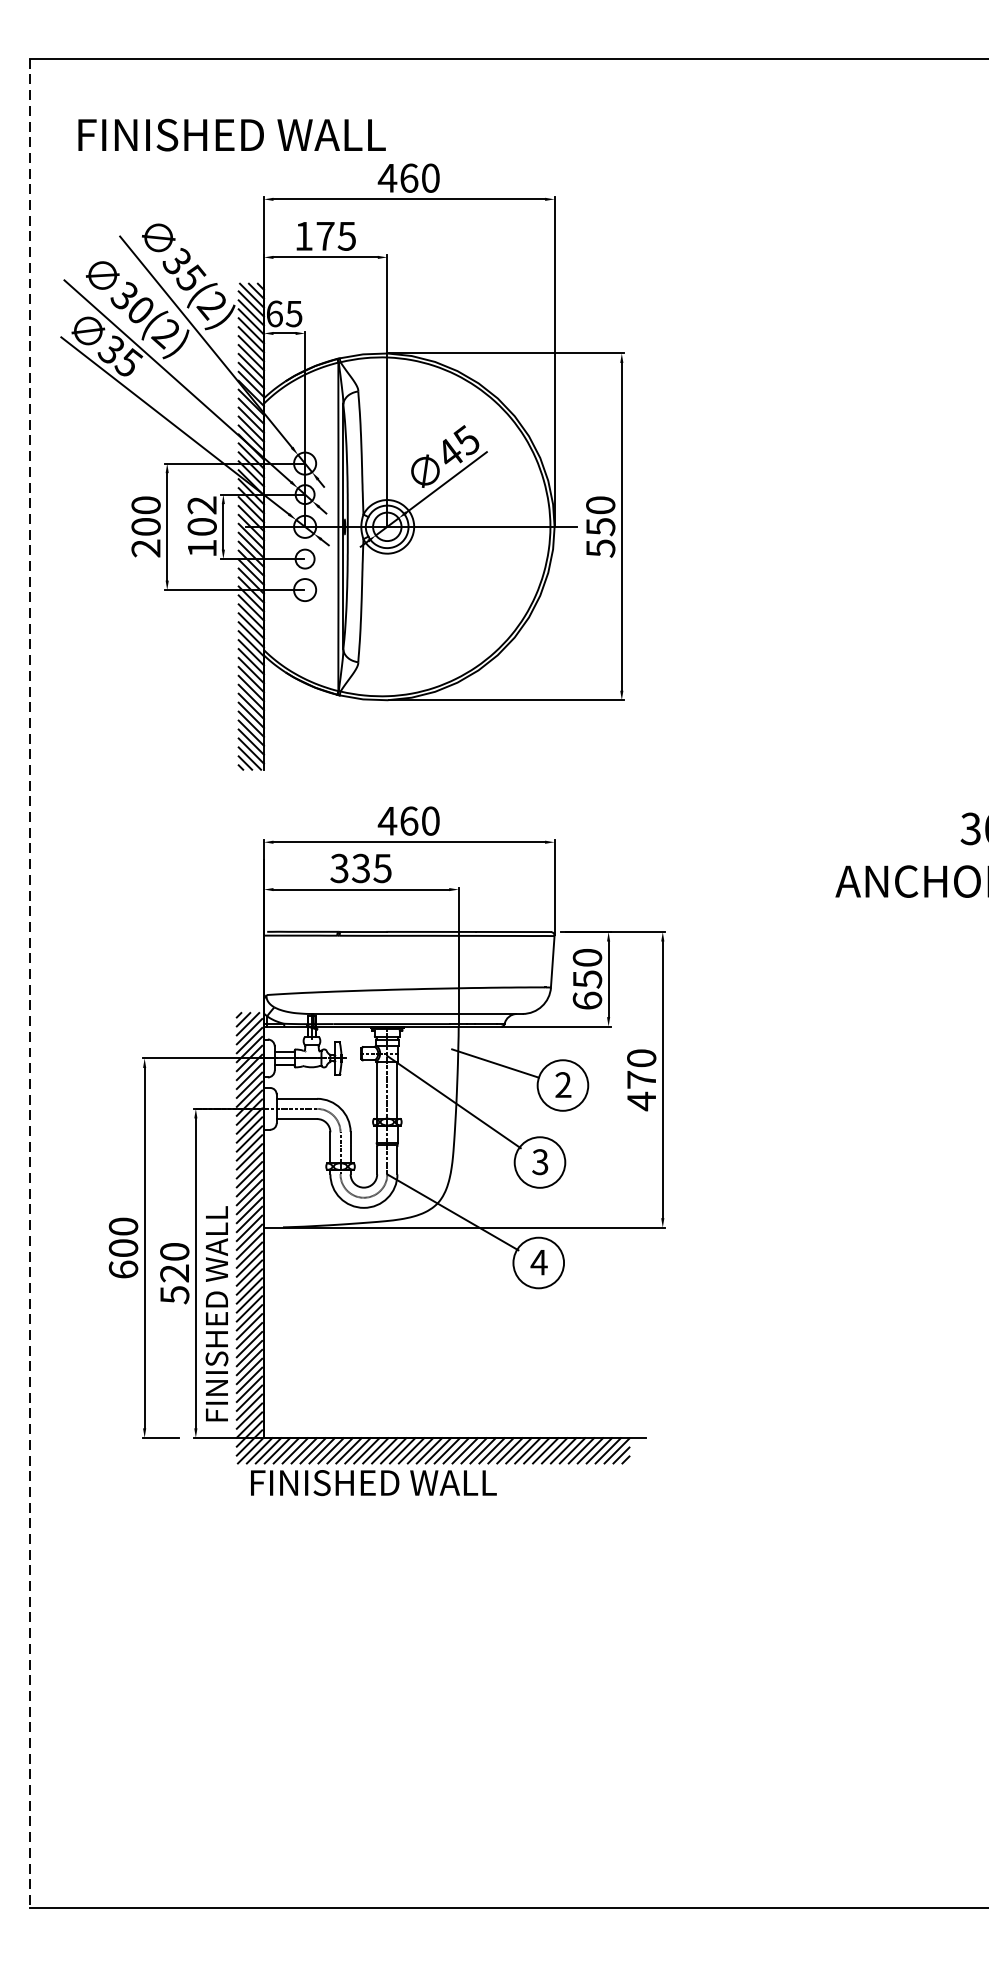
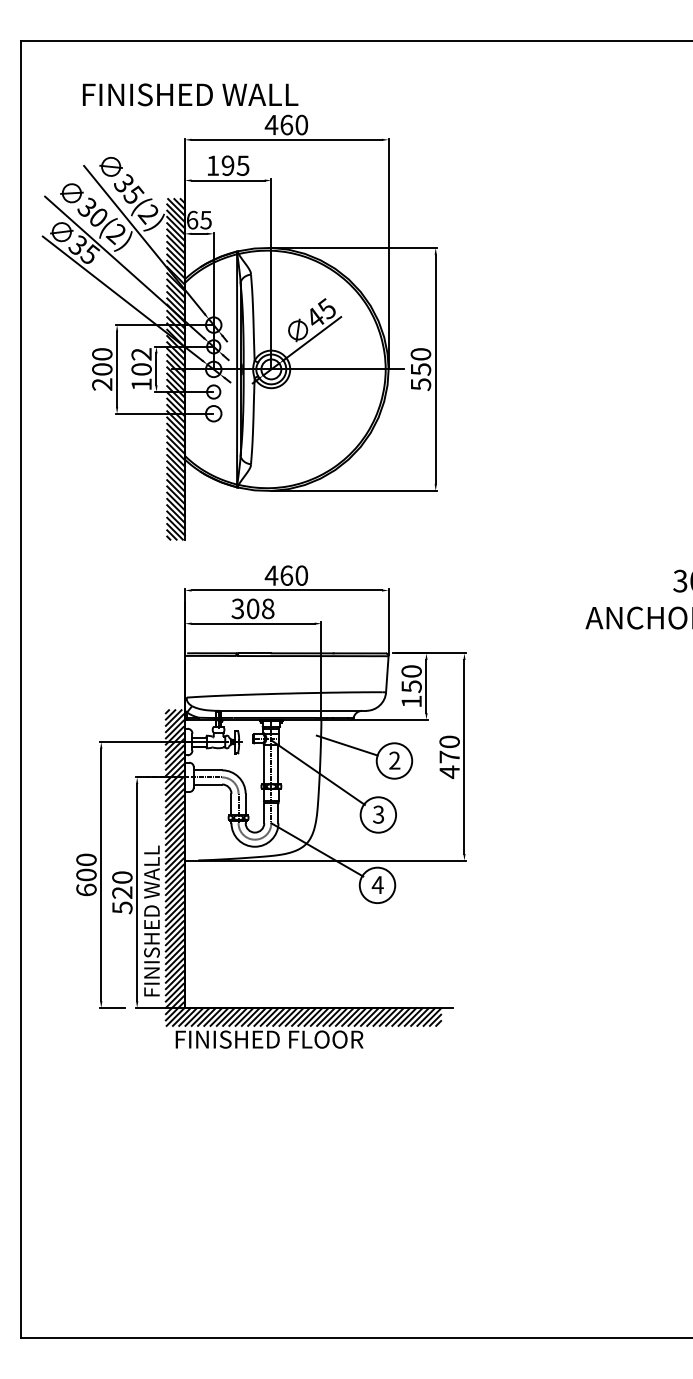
text: (231, 134) -> (190, 94), moved
text: (324, 235) -> (227, 165), 175 -> 195
text: (371, 867) -> (260, 608), 335 -> 308
line: (29, 983) -> (20, 689), dashed -> solid
text: (587, 1000) -> (411, 701), 650 -> 150
text: (464, 1482) -> (325, 1039), FINISHED WALL -> FINISHED FLOOR

